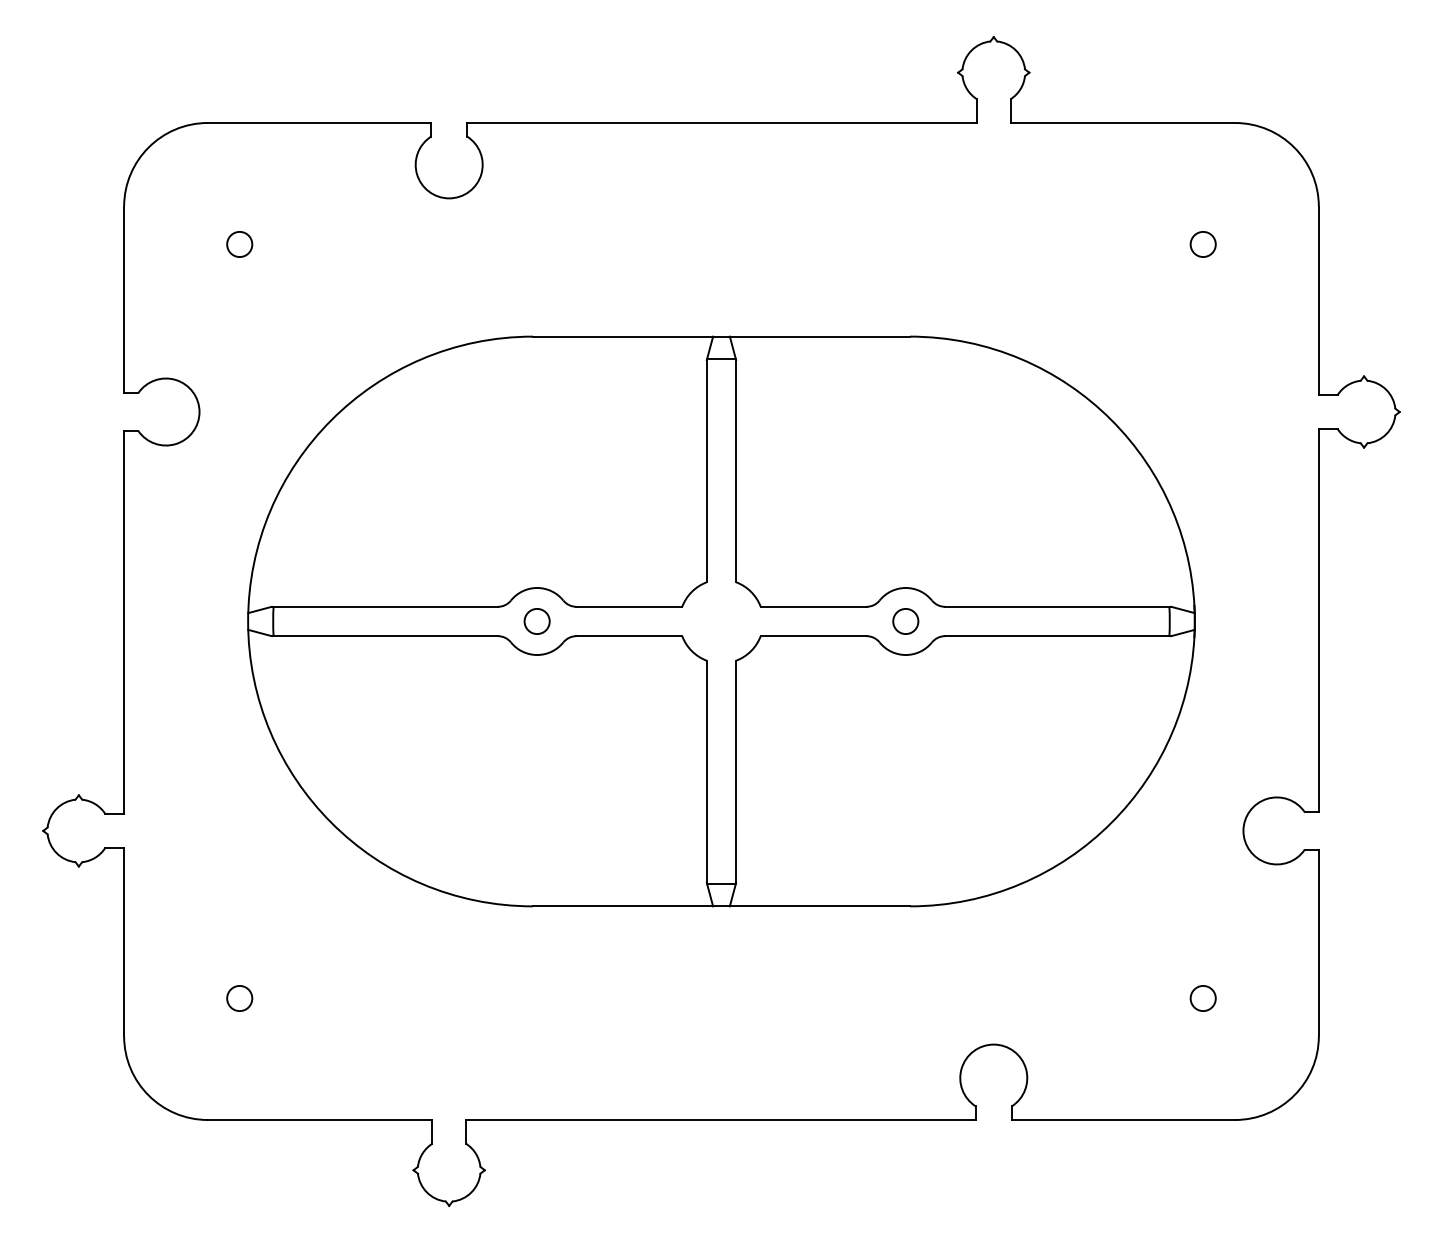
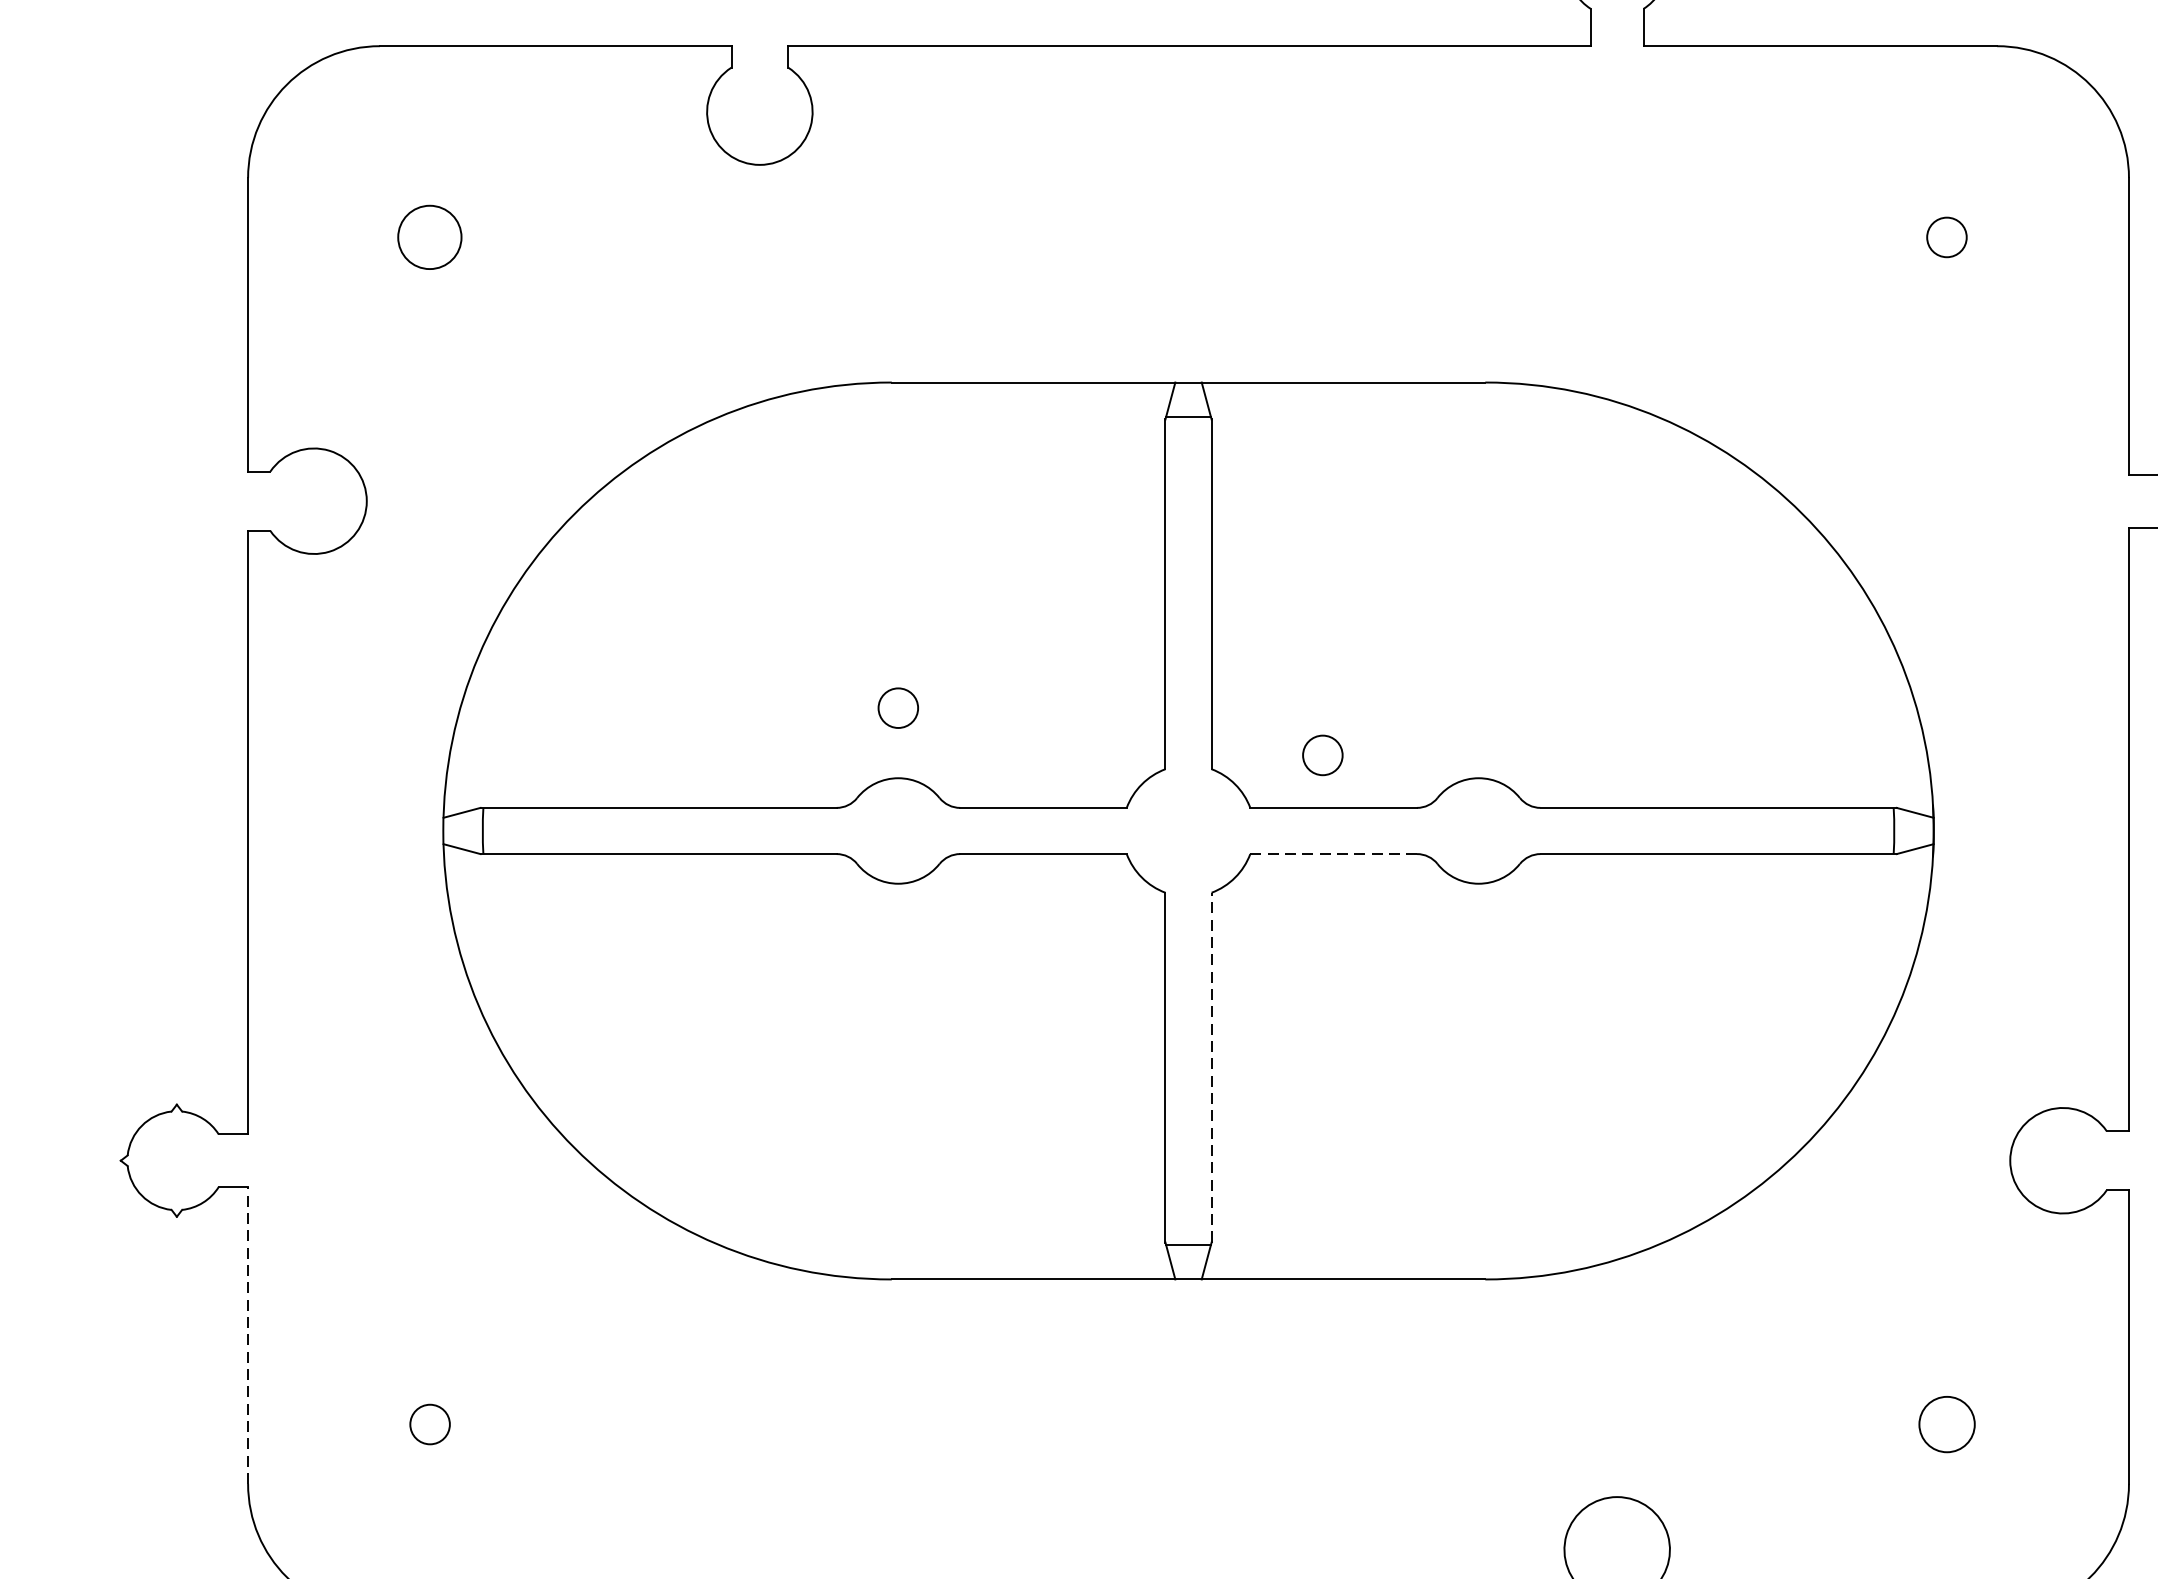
circle: (239, 244) -> (429, 237), size x1.6
circle: (536, 621) -> (897, 708), moved
circle: (905, 621) -> (1322, 755), moved
line: (813, 636) -> (1333, 854), solid -> dashed
line: (736, 771) -> (1212, 1067), solid -> dashed
line: (124, 941) -> (248, 1334), solid -> dashed
circle: (1202, 998) -> (1945, 1424), size x1.4

